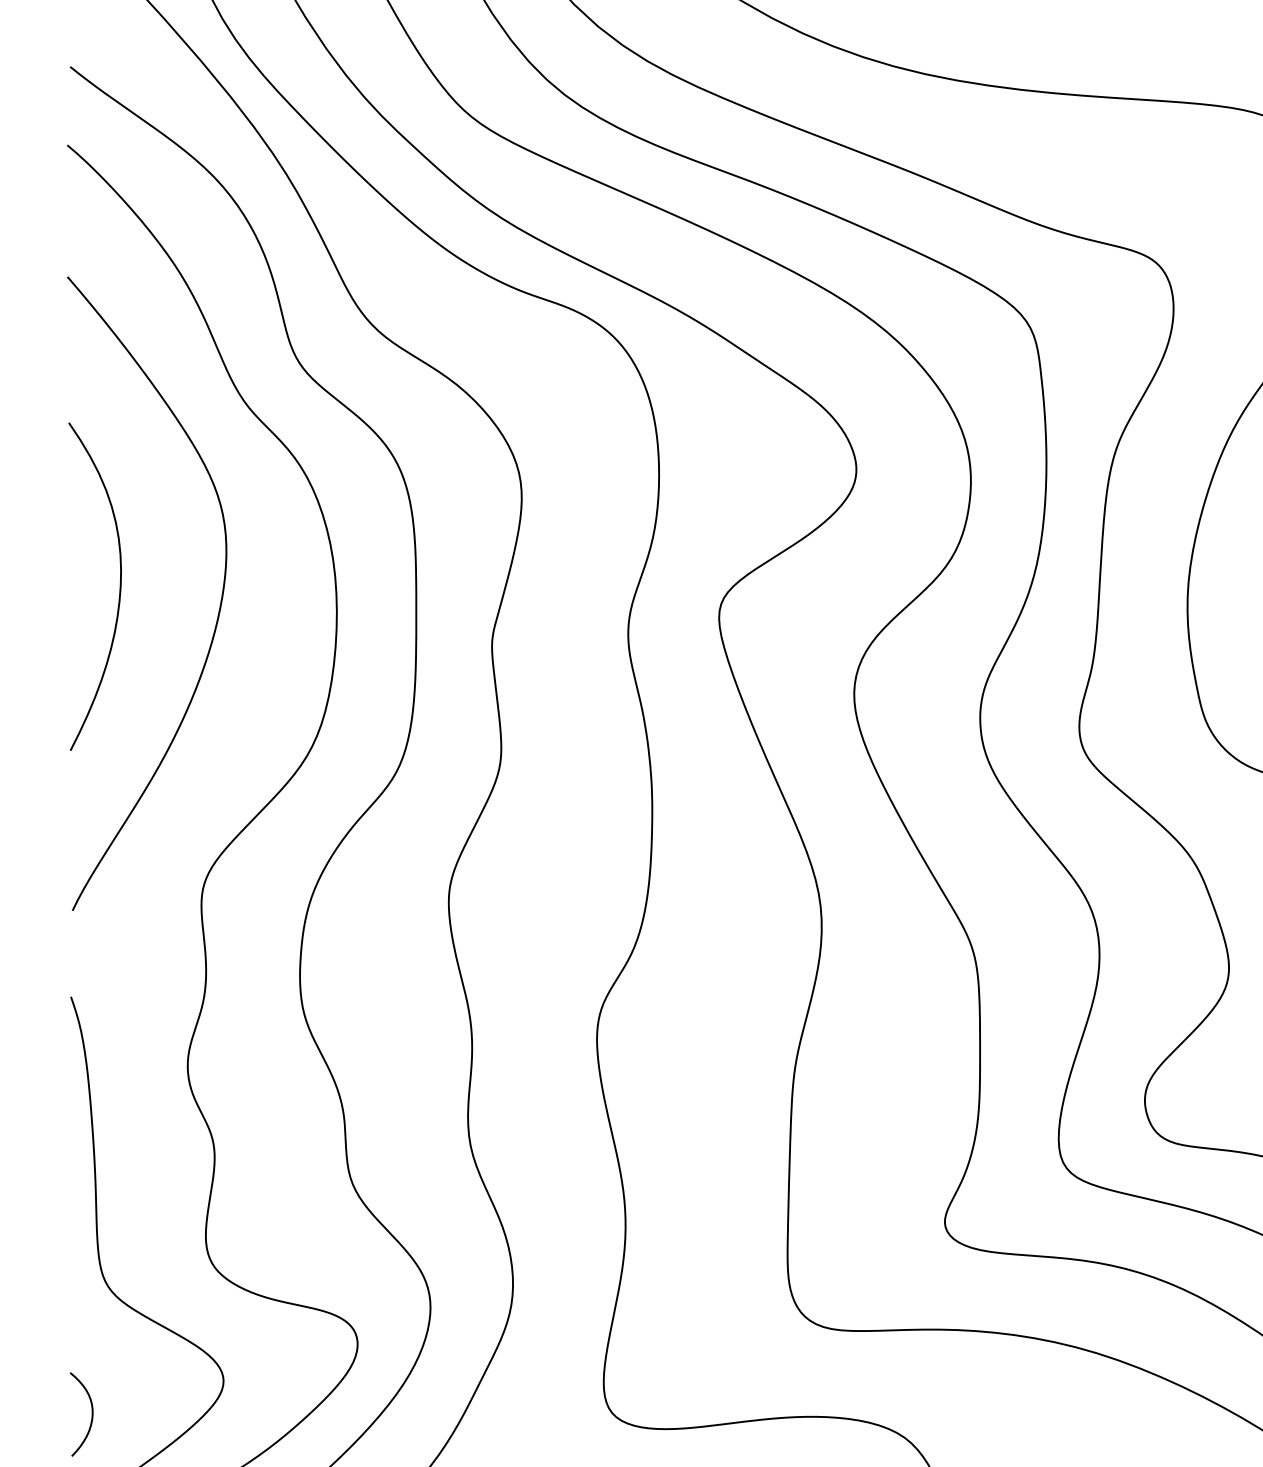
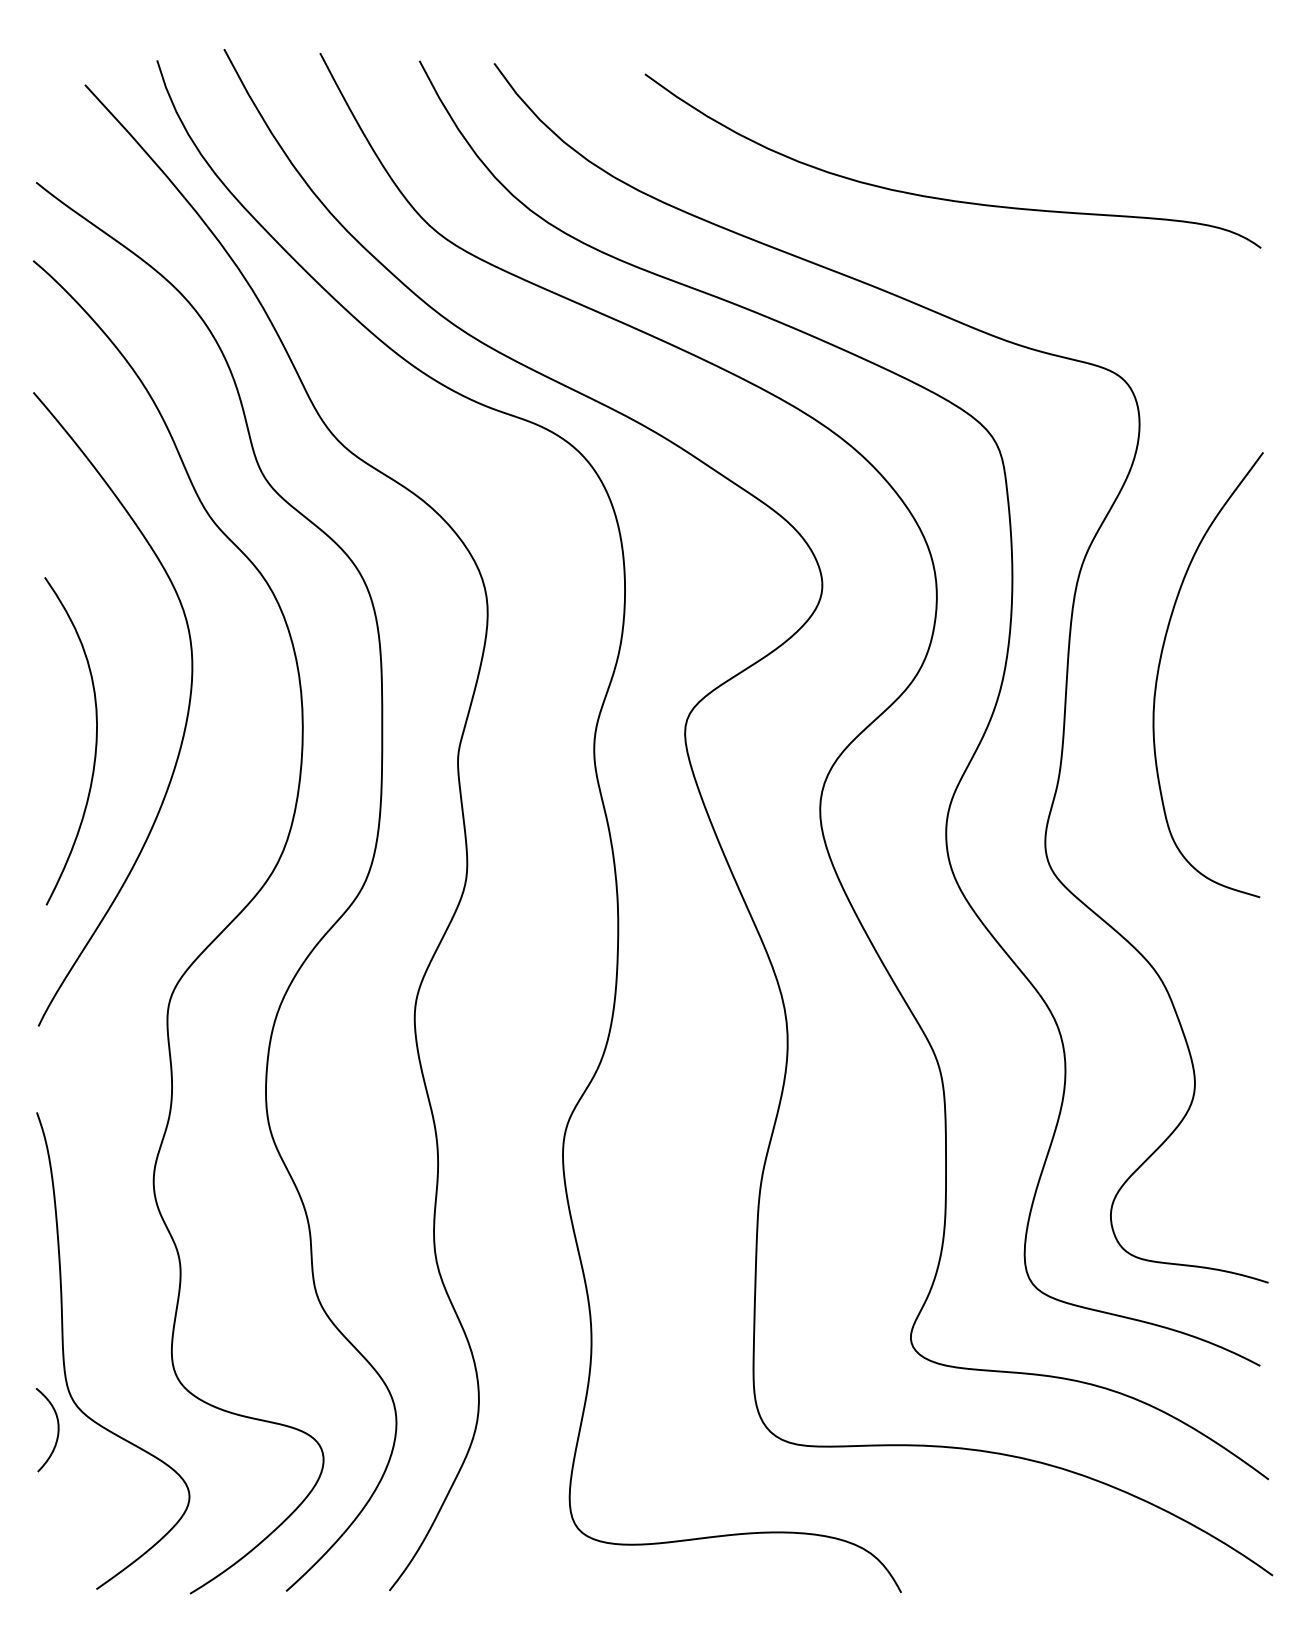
curve: (119, 586) -> (95, 741), moved
curve: (91, 1414) -> (57, 1430), moved

